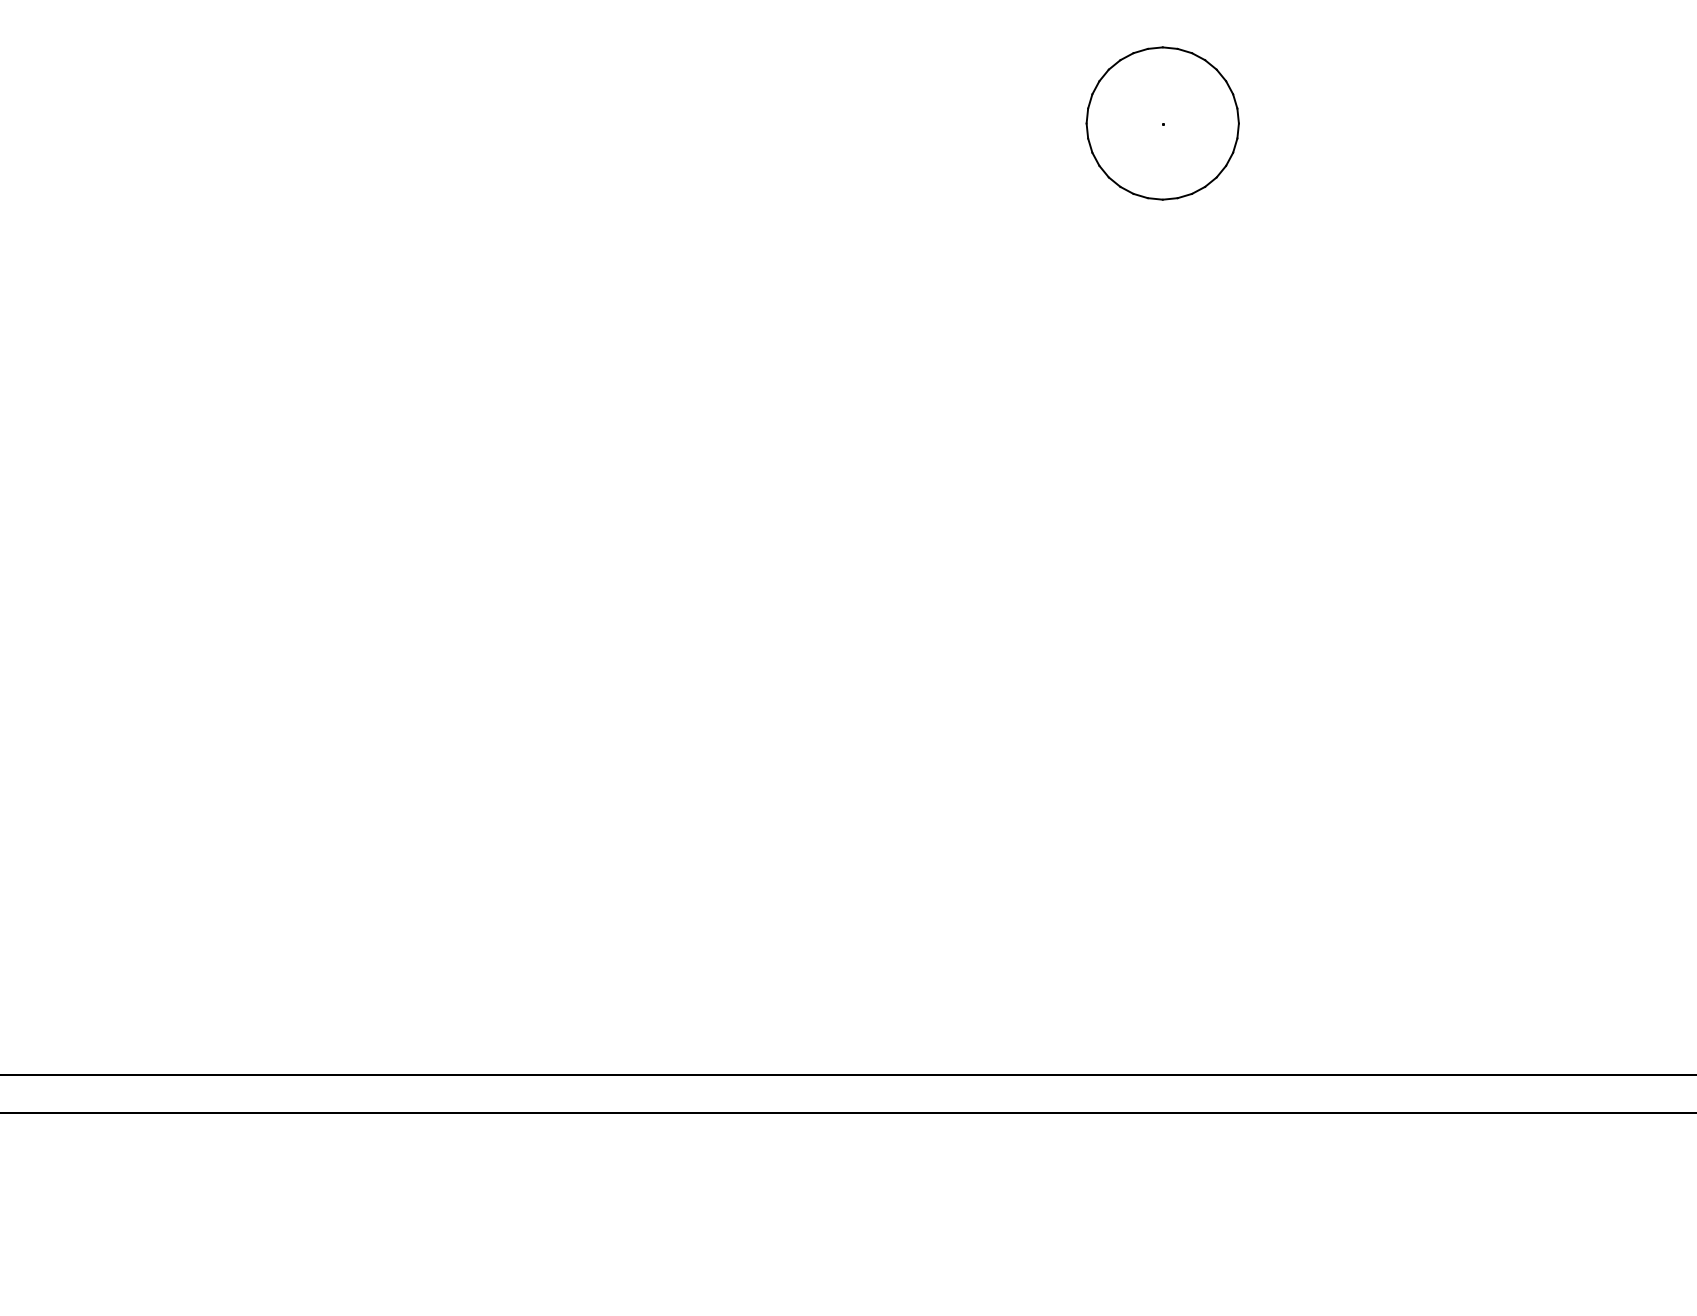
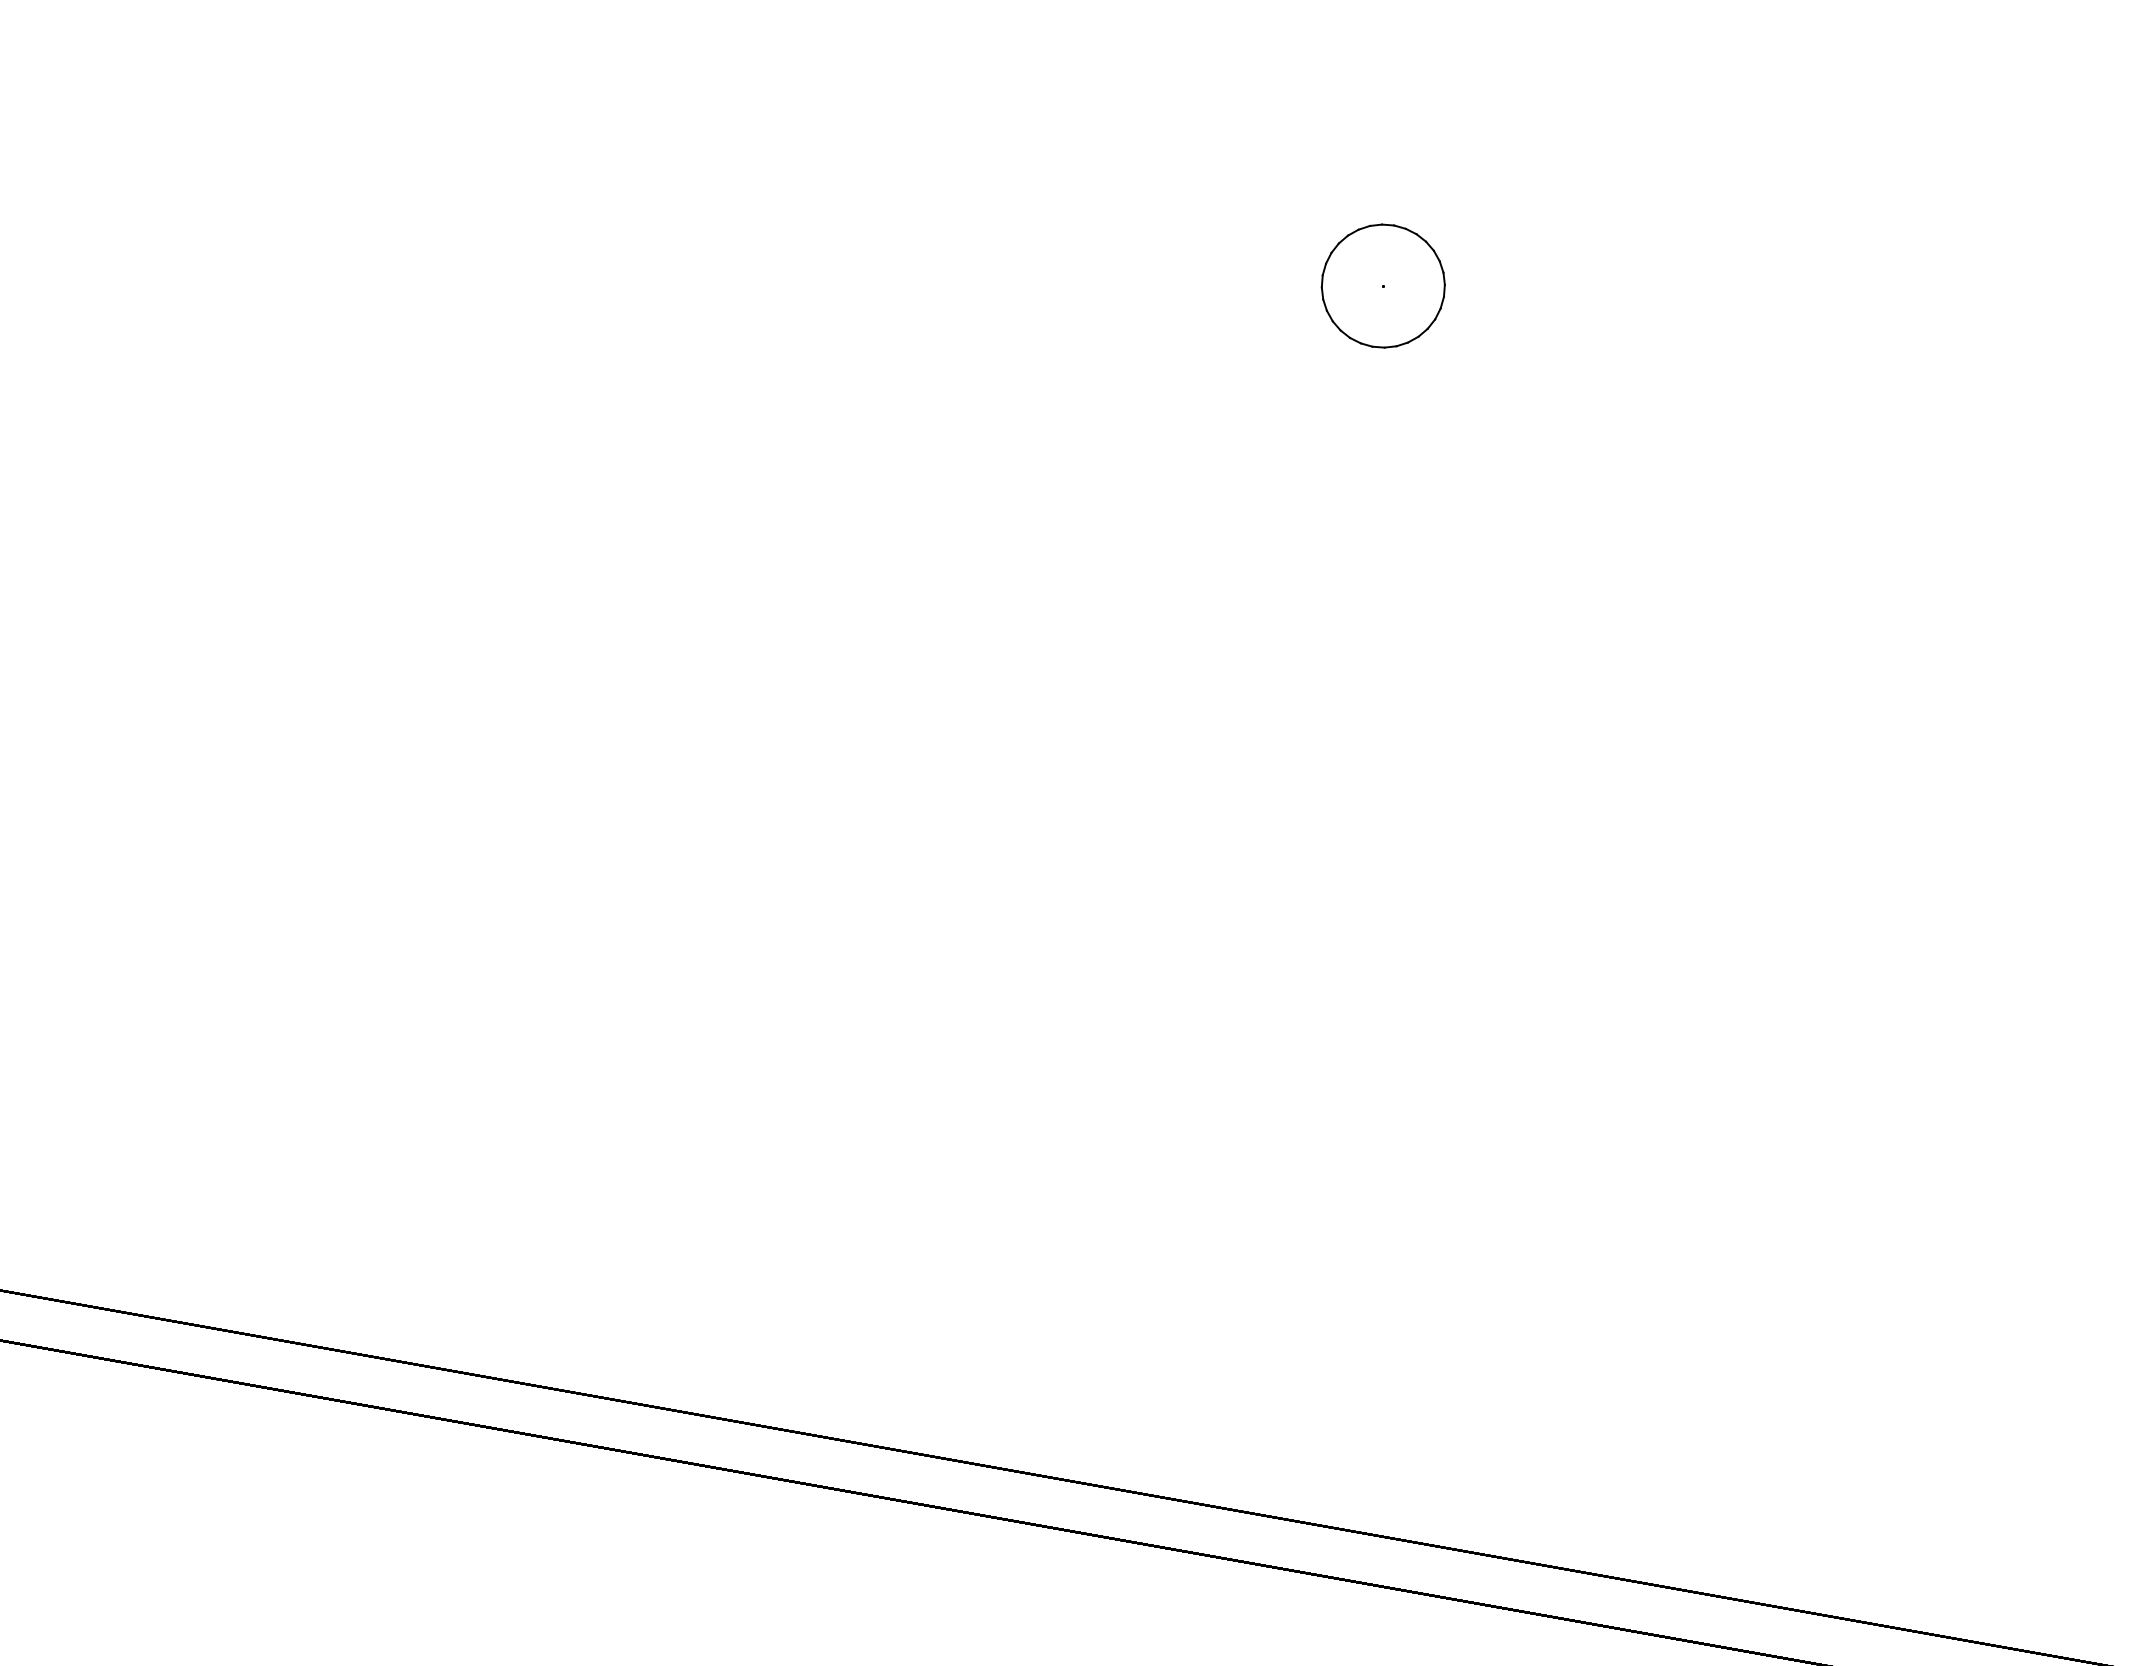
part: (1161, 122) -> (1382, 284), size x0.62

